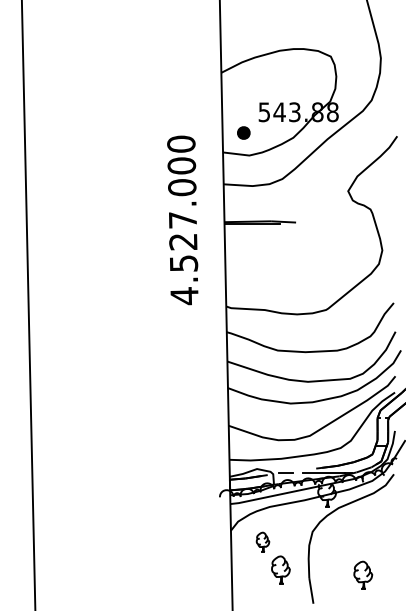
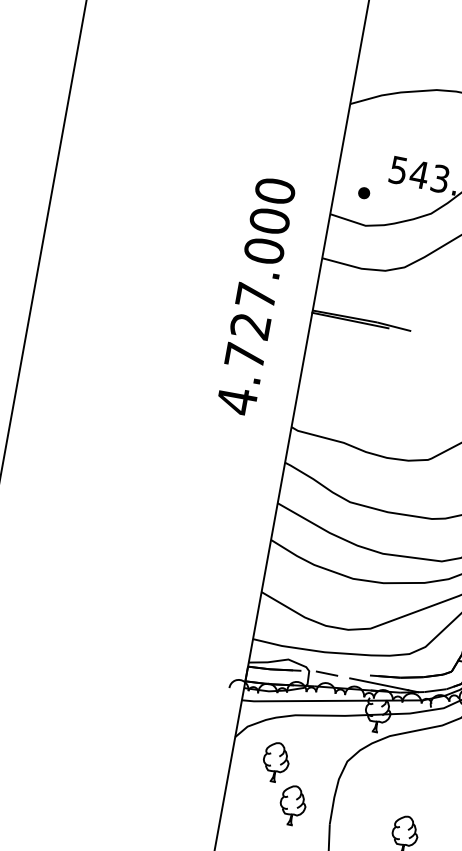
part: (243, 132) -> (364, 192), size x0.62
text: (183, 263) -> (244, 355), 4.527.000 -> 4.727.000
part: (262, 541) -> (275, 760), size x1.43

